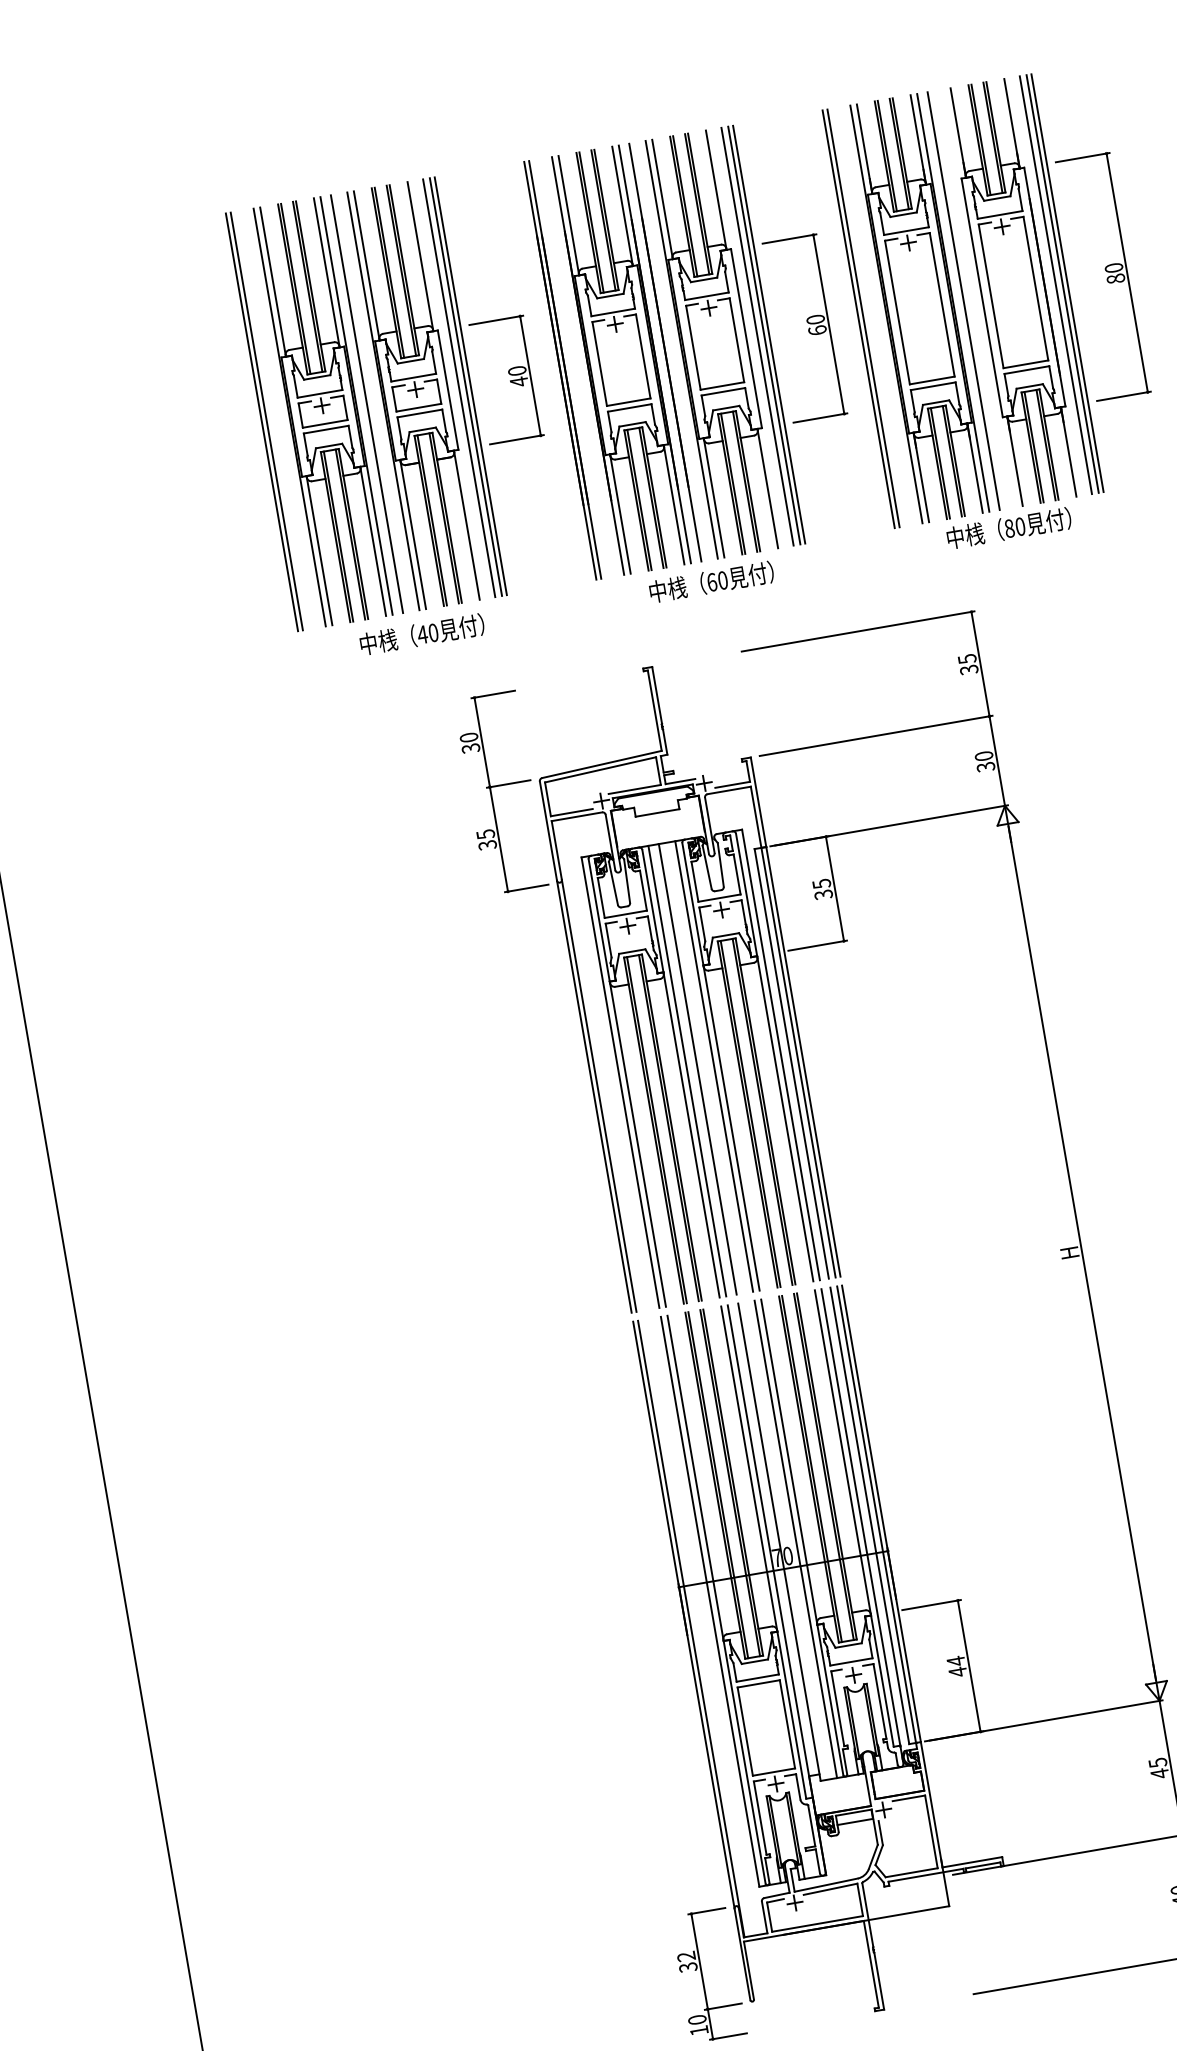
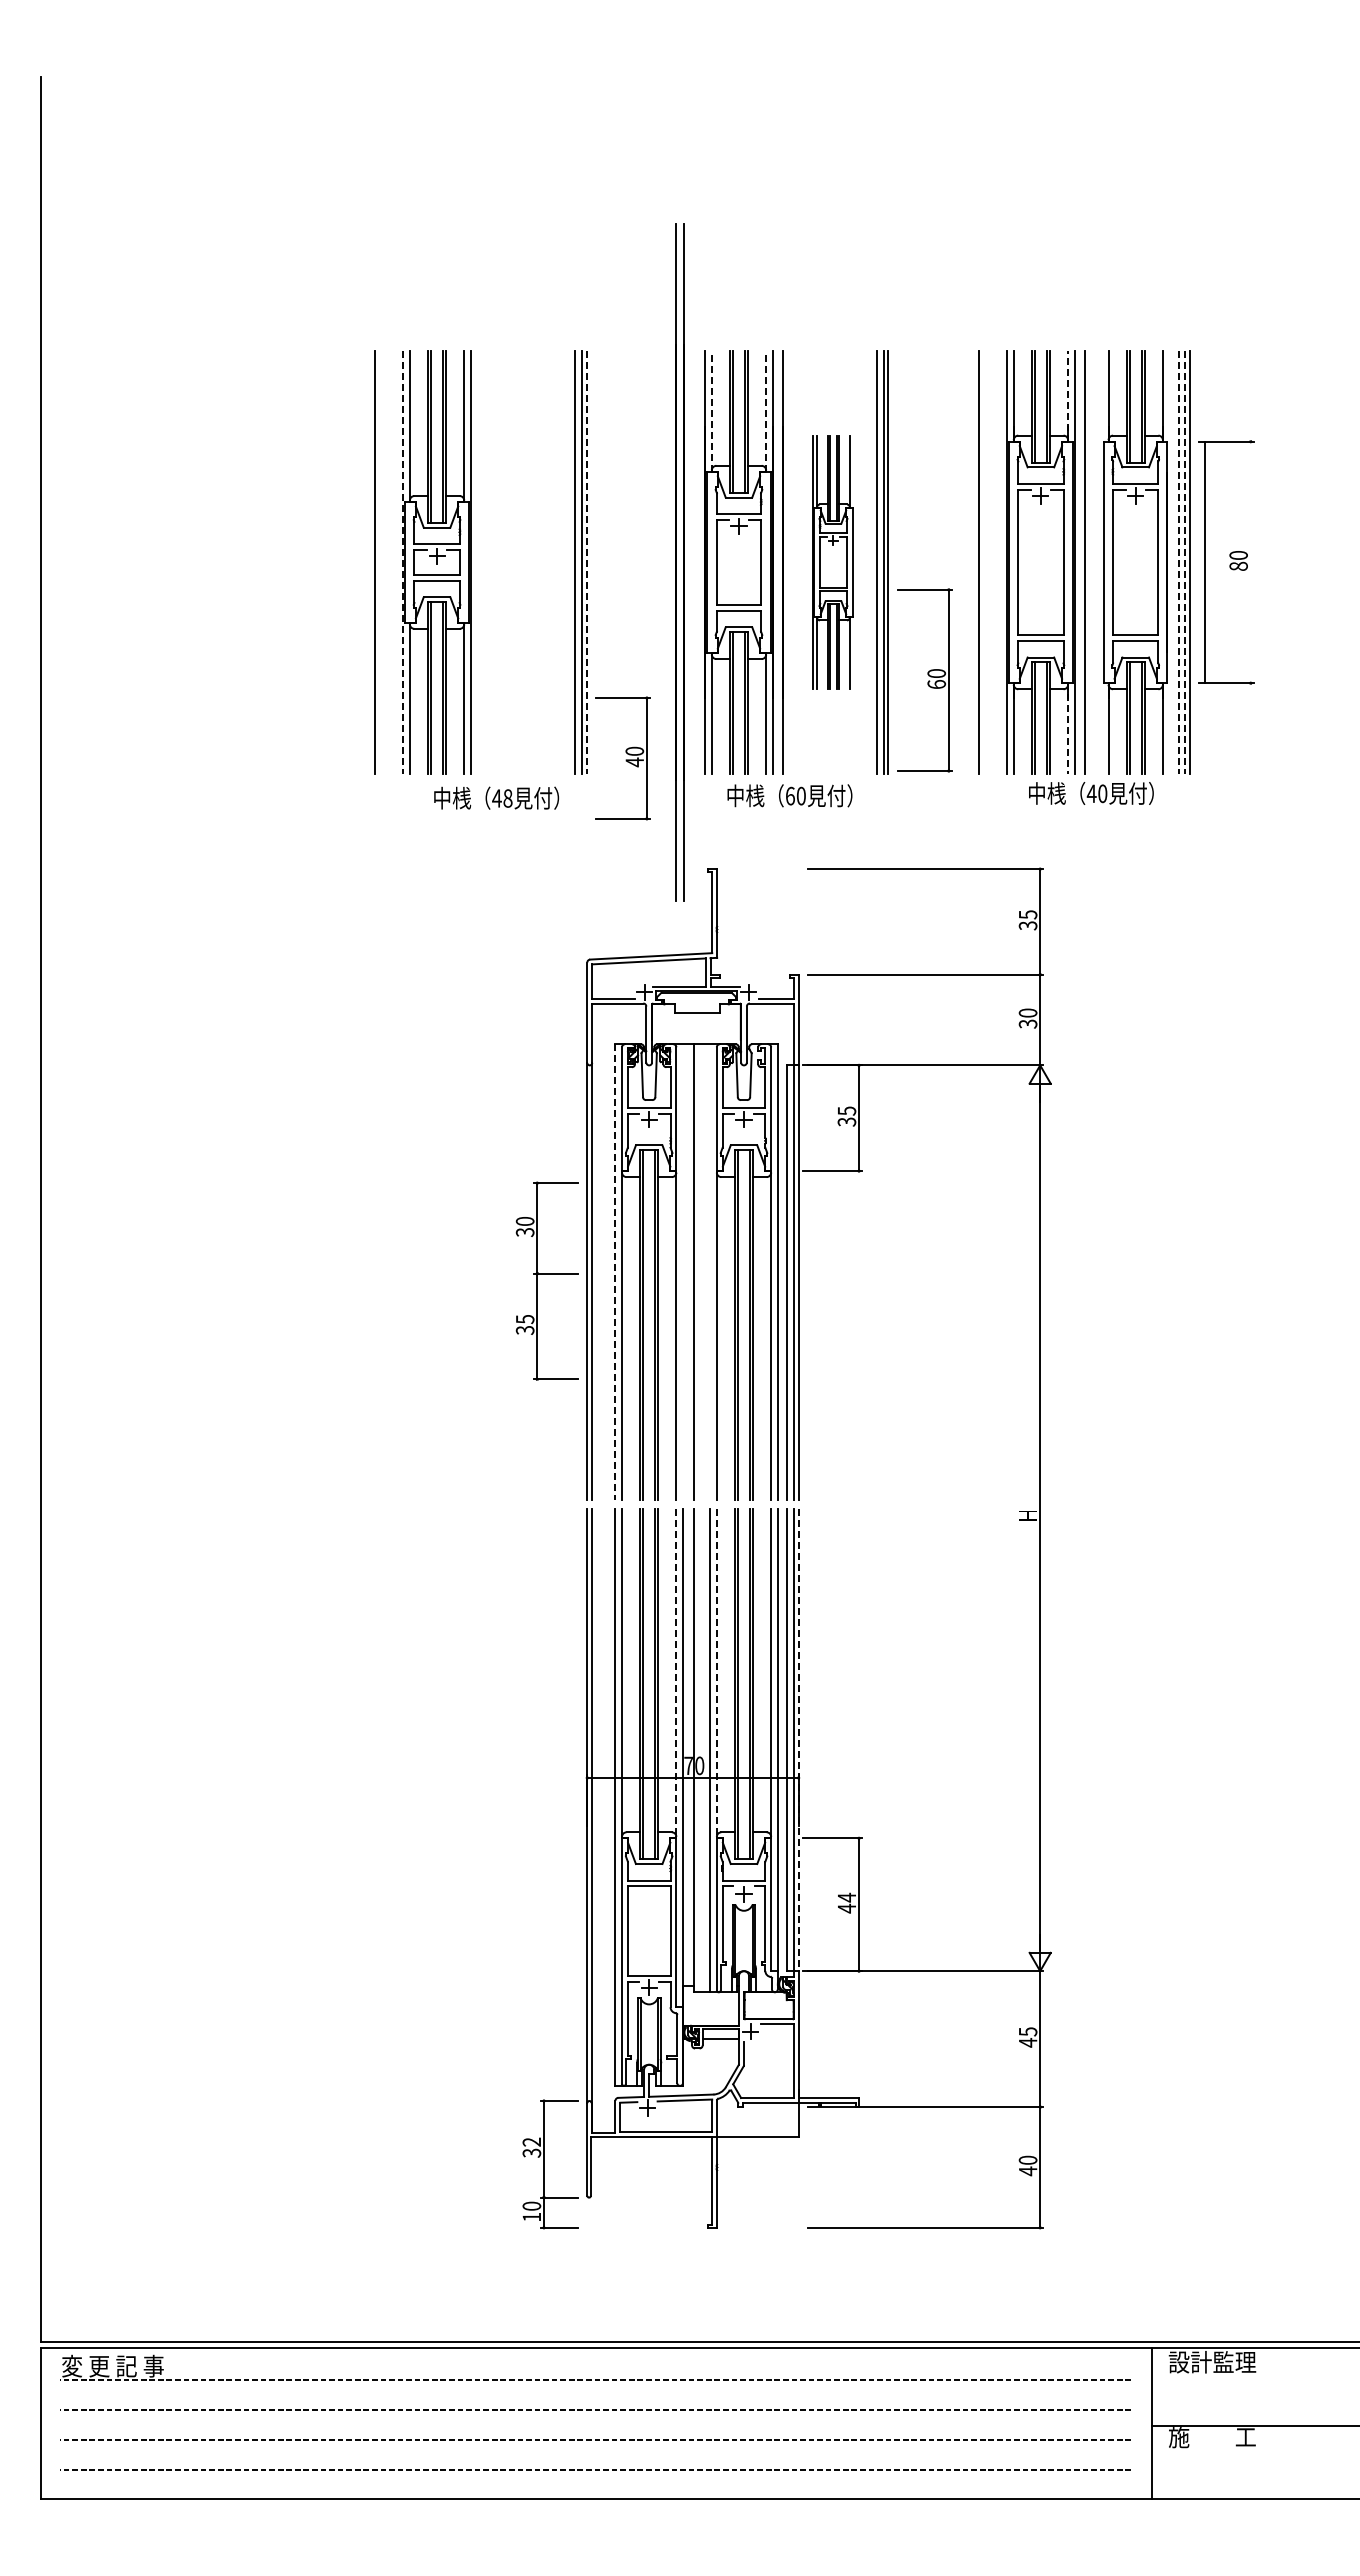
line: (918, 139) -> (1068, 395), solid -> dashed
line: (622, 205) -> (766, 410), solid -> dashed
line: (568, 214) -> (711, 410), solid -> dashed
line: (1126, 272) -> (1204, 562), moved
line: (1062, 284) -> (1185, 562), solid -> dashed
line: (1055, 285) -> (1178, 562), solid -> dashed
line: (863, 318) -> (983, 562), removed
part: (804, 328) -> (924, 680), moved
part: (713, 344) -> (832, 562), size x0.6
part: (562, 370) -> (679, 562), size x1.6
part: (506, 380) -> (622, 758), moved
line: (470, 386) -> (586, 562), solid -> dashed
part: (415, 395) -> (530, 562), removed
line: (367, 404) -> (481, 562), removed
line: (289, 417) -> (403, 562), solid -> dashed
line: (267, 421) -> (380, 562), removed
line: (975, 469) -> (1068, 729), solid -> dashed
text: (1009, 528) -> (1091, 793), 80 -> 40
text: (433, 632) -> (507, 798), 40 -> 48
part: (500, 792) -> (546, 1280), moved
line: (714, 1066) -> (710, 1272), removed
line: (687, 1071) -> (683, 1272), removed
line: (620, 1082) -> (615, 1272), solid -> dashed
line: (788, 1461) -> (716, 1673), solid -> dashed
line: (749, 1468) -> (676, 1673), solid -> dashed
line: (881, 1514) -> (798, 1740), solid -> dashed

